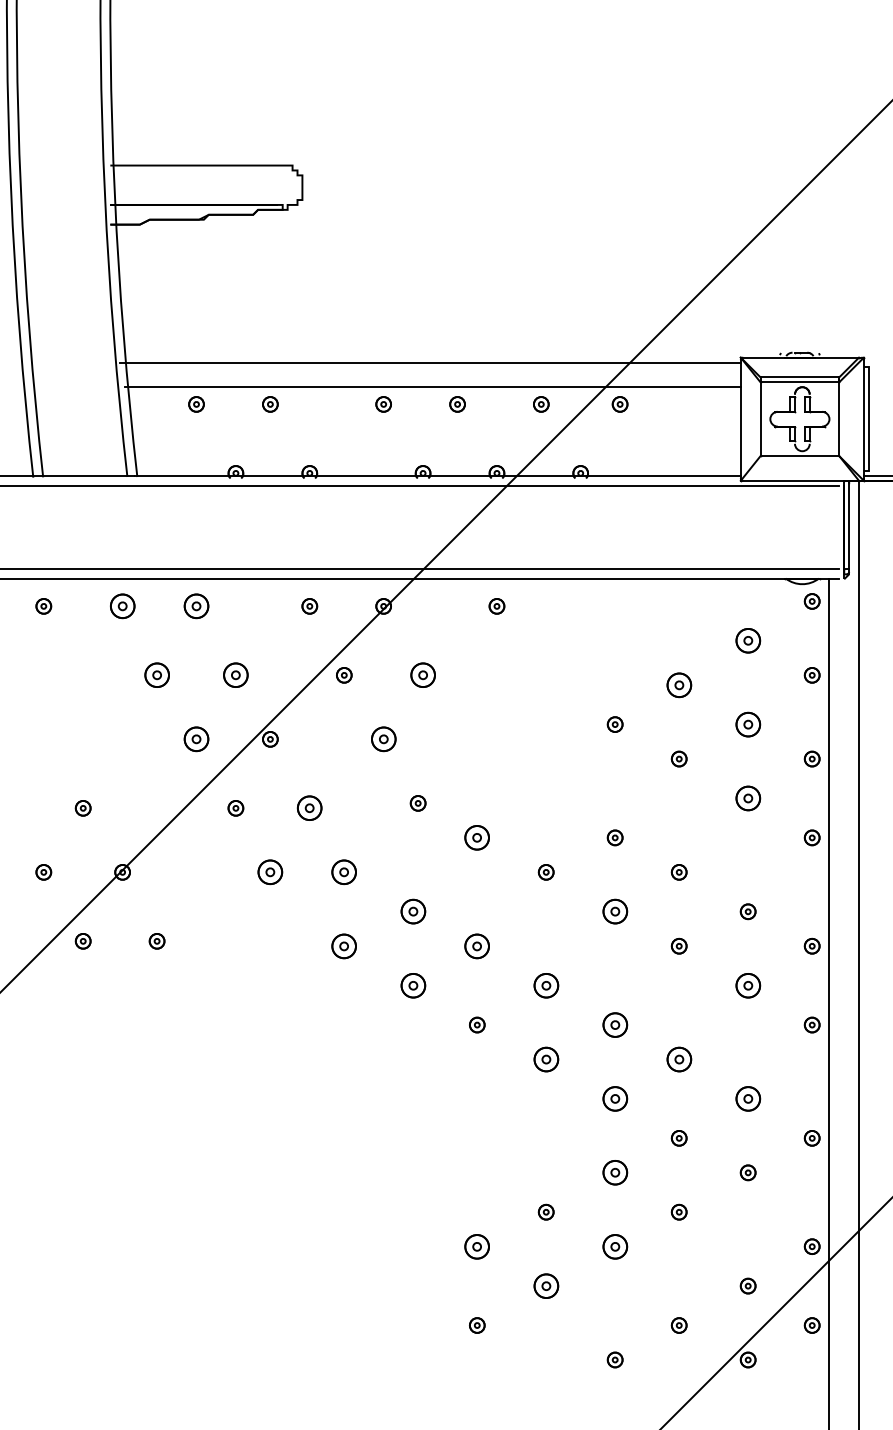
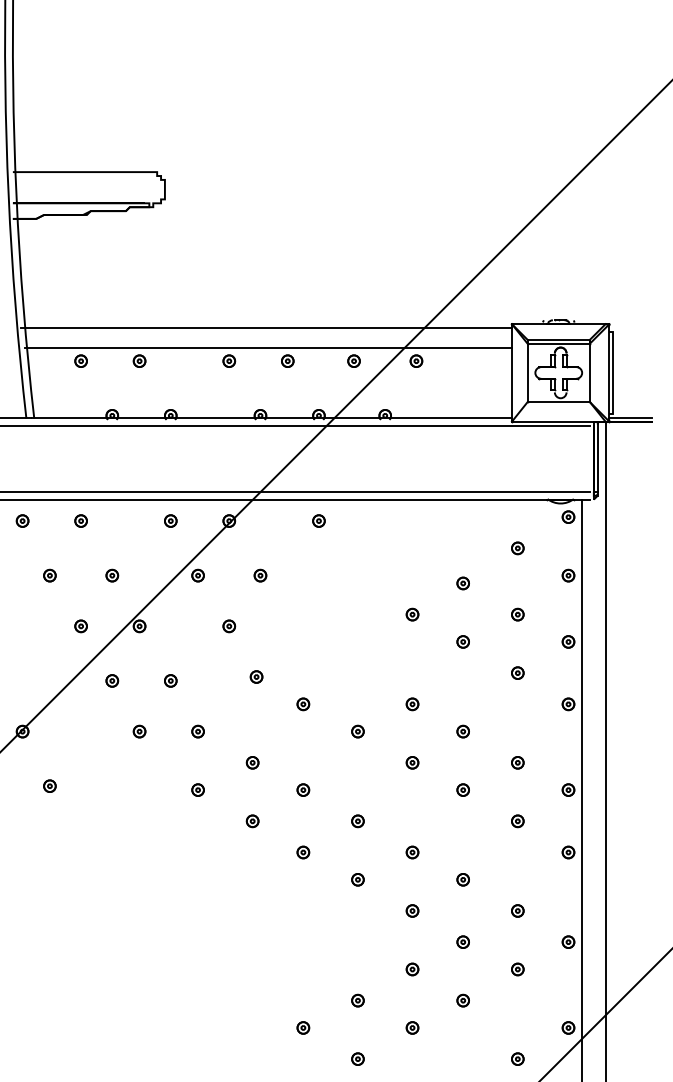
part: (122, 606) -> (22, 521), size x0.62
part: (196, 606) -> (81, 521), size x0.62
part: (747, 640) -> (517, 548), size x0.62
part: (156, 675) -> (49, 575), size x0.62
part: (235, 675) -> (111, 575), size x0.62
part: (422, 675) -> (260, 575), size x0.62
part: (678, 684) -> (462, 582), size x0.62
part: (747, 724) -> (517, 614), size x0.62
part: (196, 739) -> (81, 626), size x0.62
part: (383, 739) -> (229, 626), size x0.62
part: (747, 798) -> (517, 673), size x0.62
part: (309, 808) -> (170, 681), size x0.62
part: (477, 837) -> (303, 704), size x0.62
part: (270, 872) -> (139, 731), size x0.62
part: (344, 872) -> (198, 731), size x0.62
part: (412, 911) -> (252, 762), size x0.62
part: (614, 911) -> (411, 762), size x0.62
part: (344, 945) -> (198, 789), size x0.62
part: (477, 945) -> (303, 789), size x0.62
part: (412, 985) -> (252, 821), size x0.62
part: (545, 985) -> (357, 821), size x0.62
part: (747, 985) -> (517, 821), size x0.62
part: (614, 1024) -> (411, 852), size x0.62
part: (545, 1059) -> (357, 879), size x0.62
part: (678, 1059) -> (462, 879), size x0.62
part: (614, 1098) -> (411, 910), size x0.62
part: (747, 1098) -> (517, 910), size x0.62
part: (614, 1172) -> (411, 969), size x0.62
part: (477, 1246) -> (303, 1027), size x0.62
part: (614, 1246) -> (411, 1027), size x0.62
part: (545, 1285) -> (357, 1058), size x0.62

